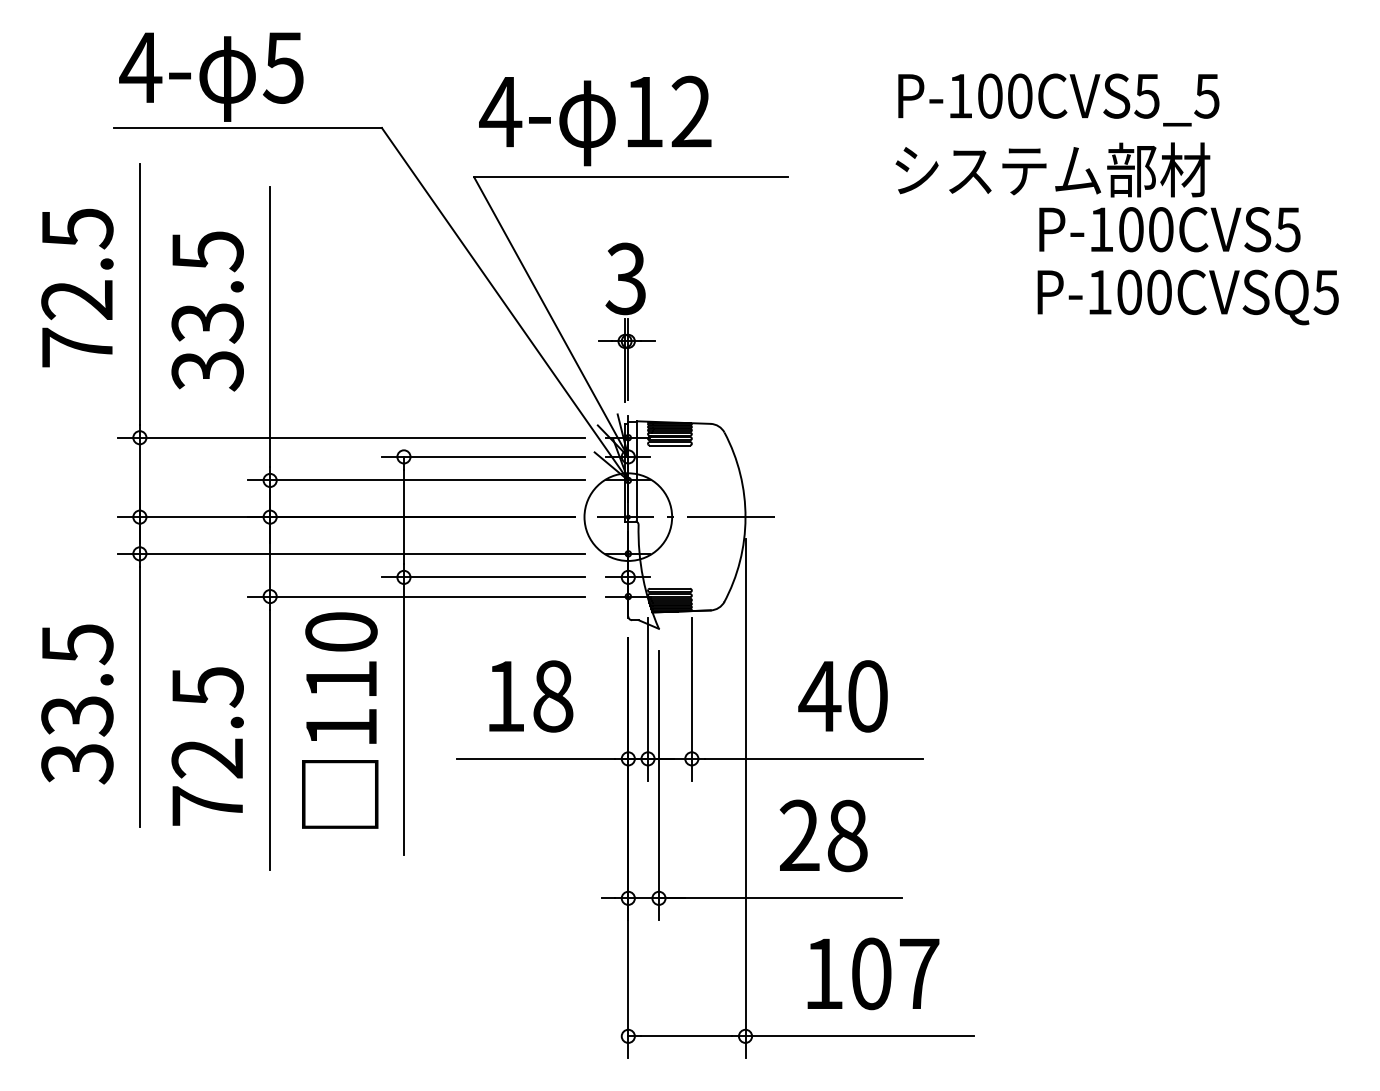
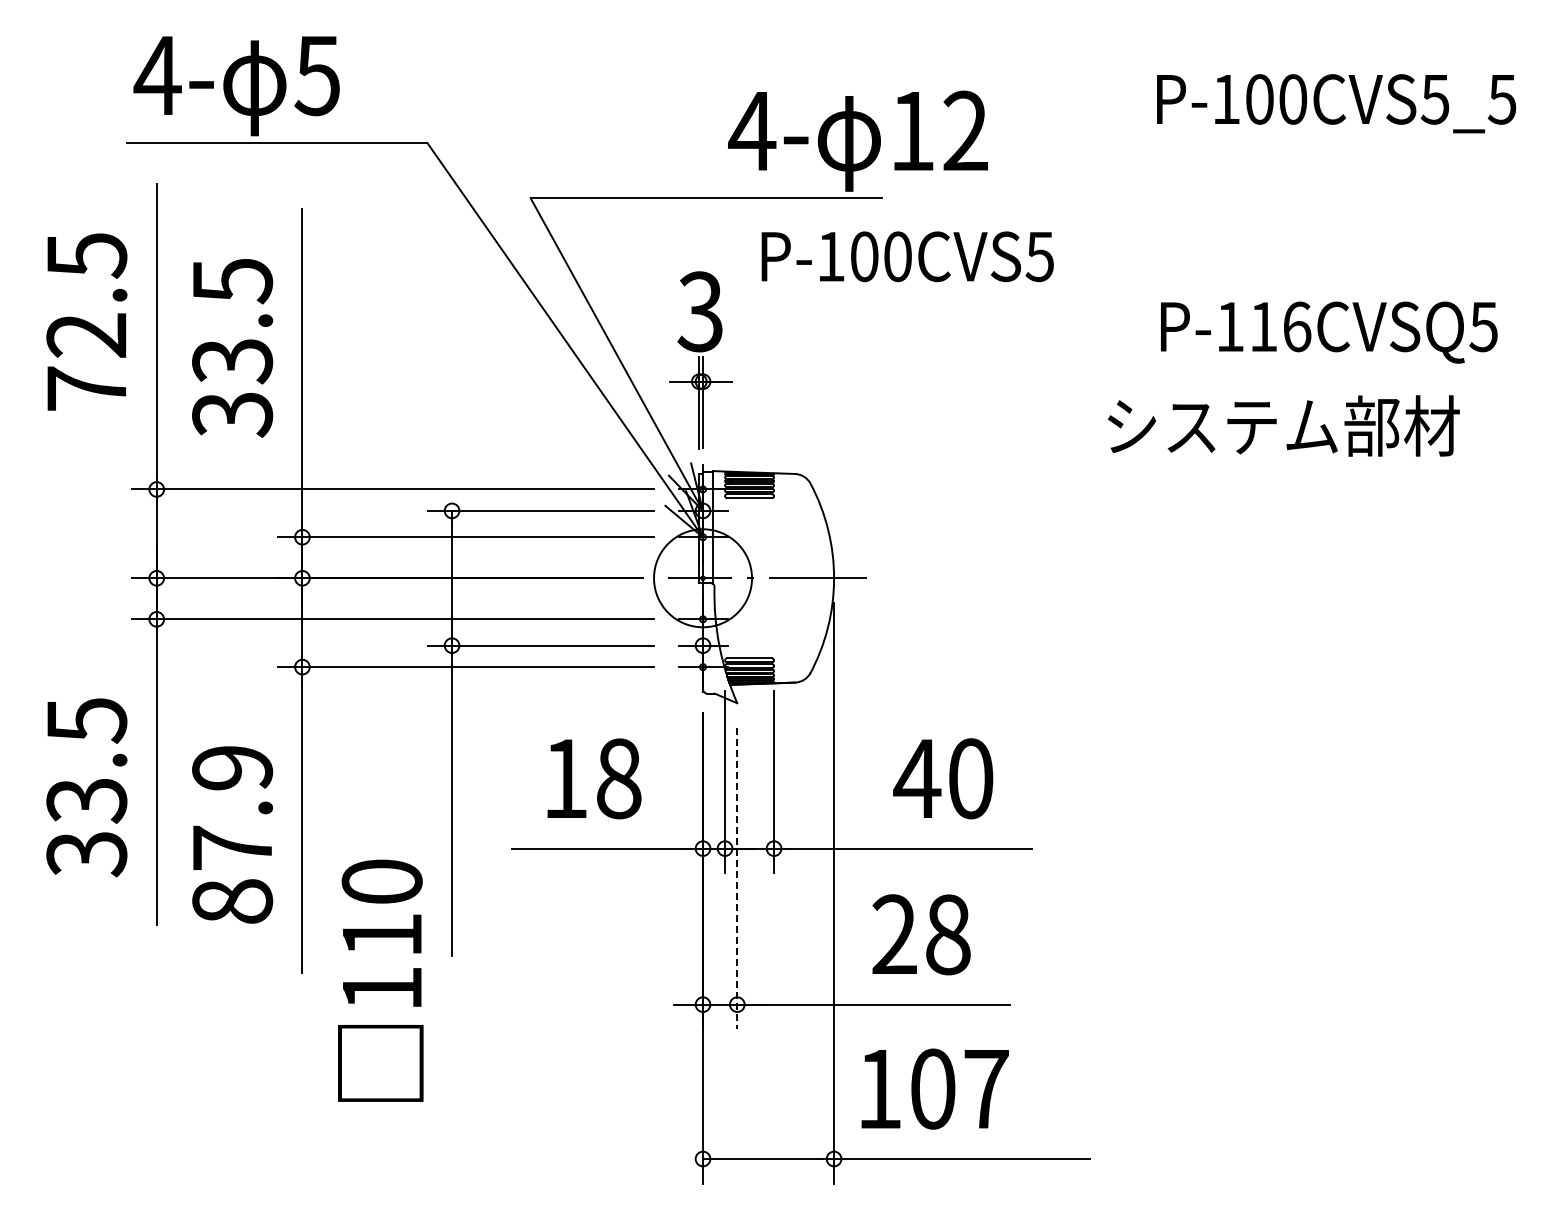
text: (1058, 99) -> (1336, 103), moved
text: (594, 120) -> (857, 140), moved
text: (1052, 169) -> (1283, 425), moved
text: (1169, 229) -> (907, 256), moved
text: (1144, 292) -> (1280, 326), P-100CVSQ5 -> P-116CVSQ5
text: (339, 720) -> (380, 980), moved
text: (207, 746) -> (232, 834), 72.5 -> 87.9
line: (659, 785) -> (737, 878), solid -> dashed
text: (872, 973) -> (934, 1088), moved

